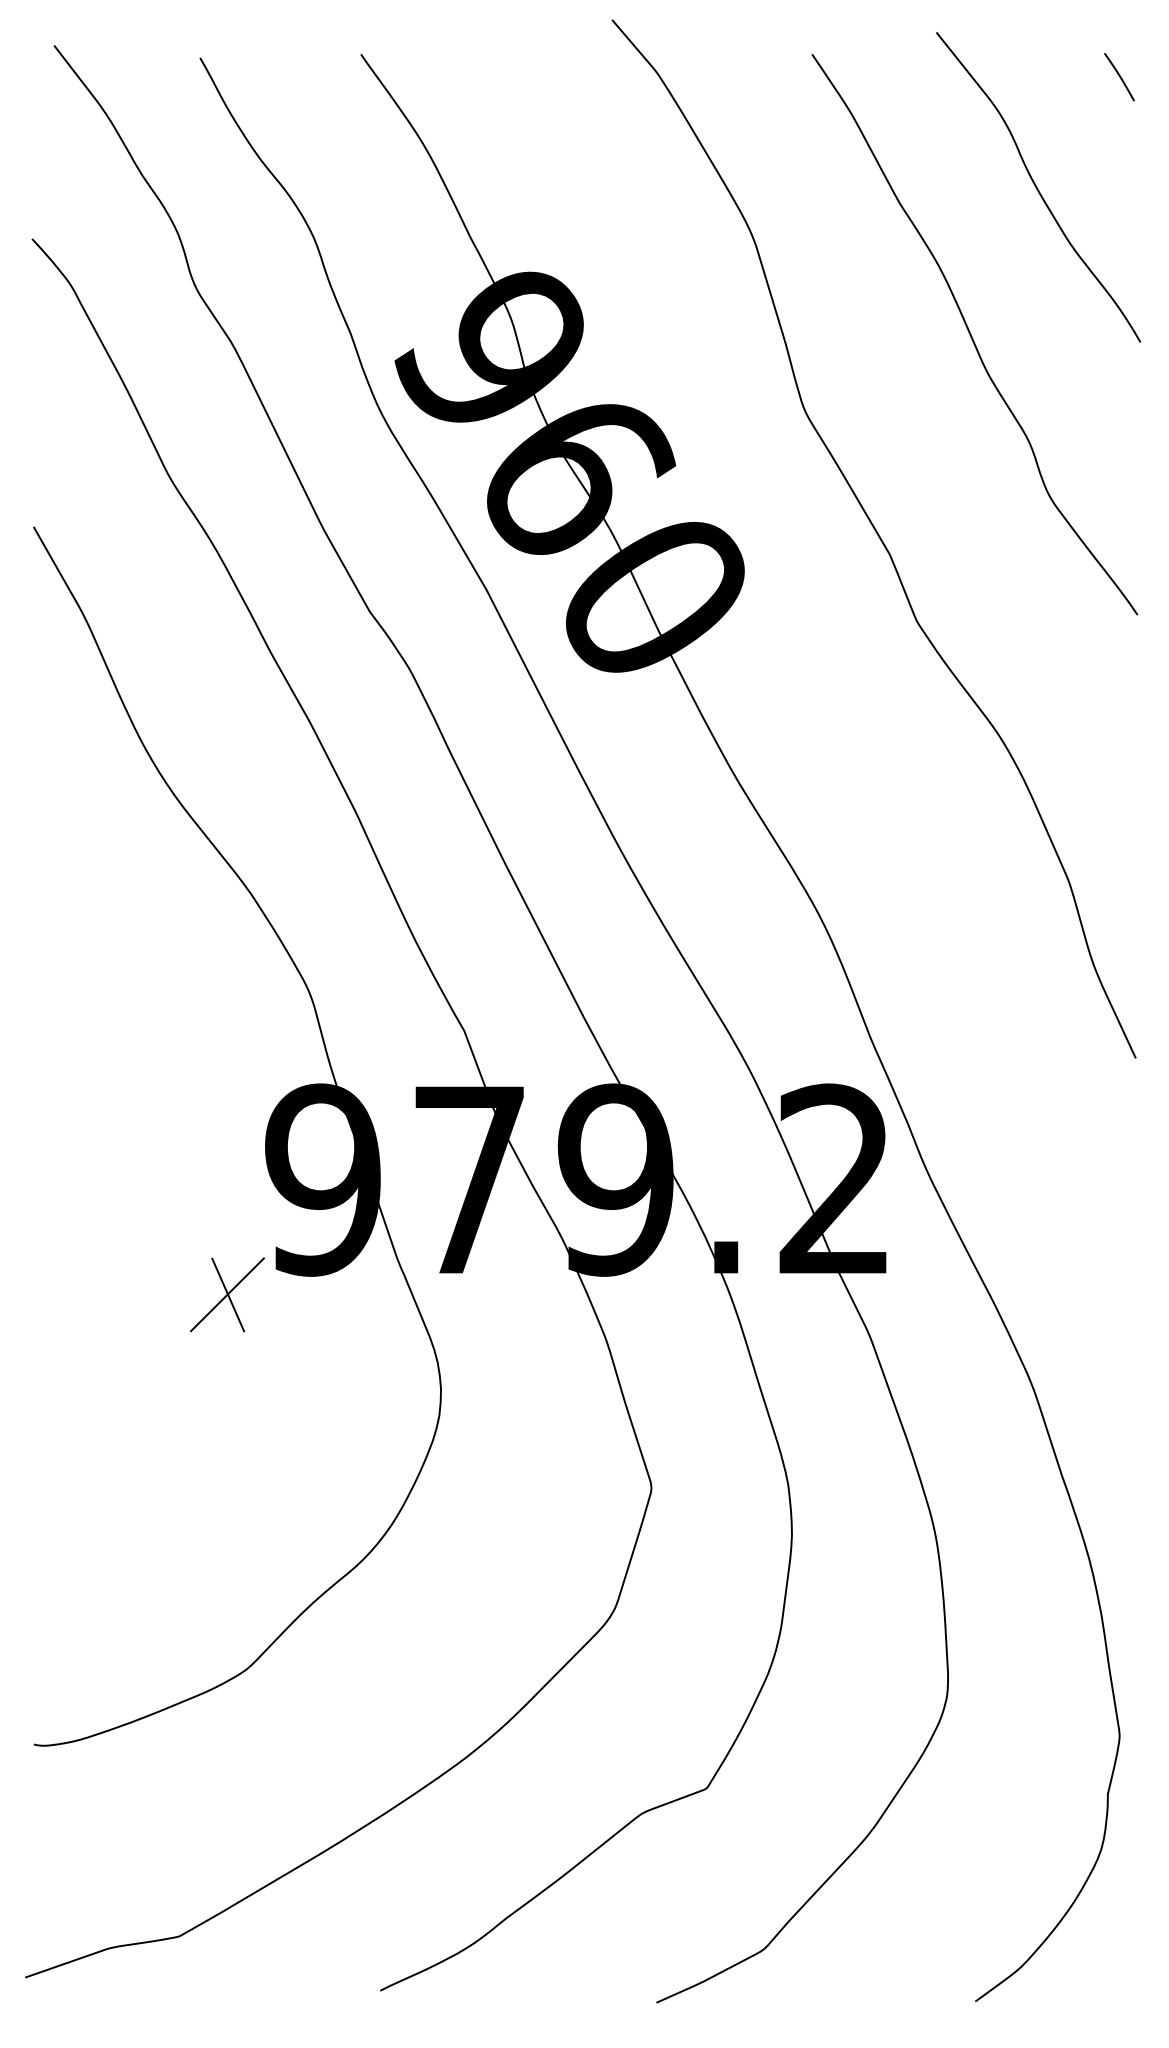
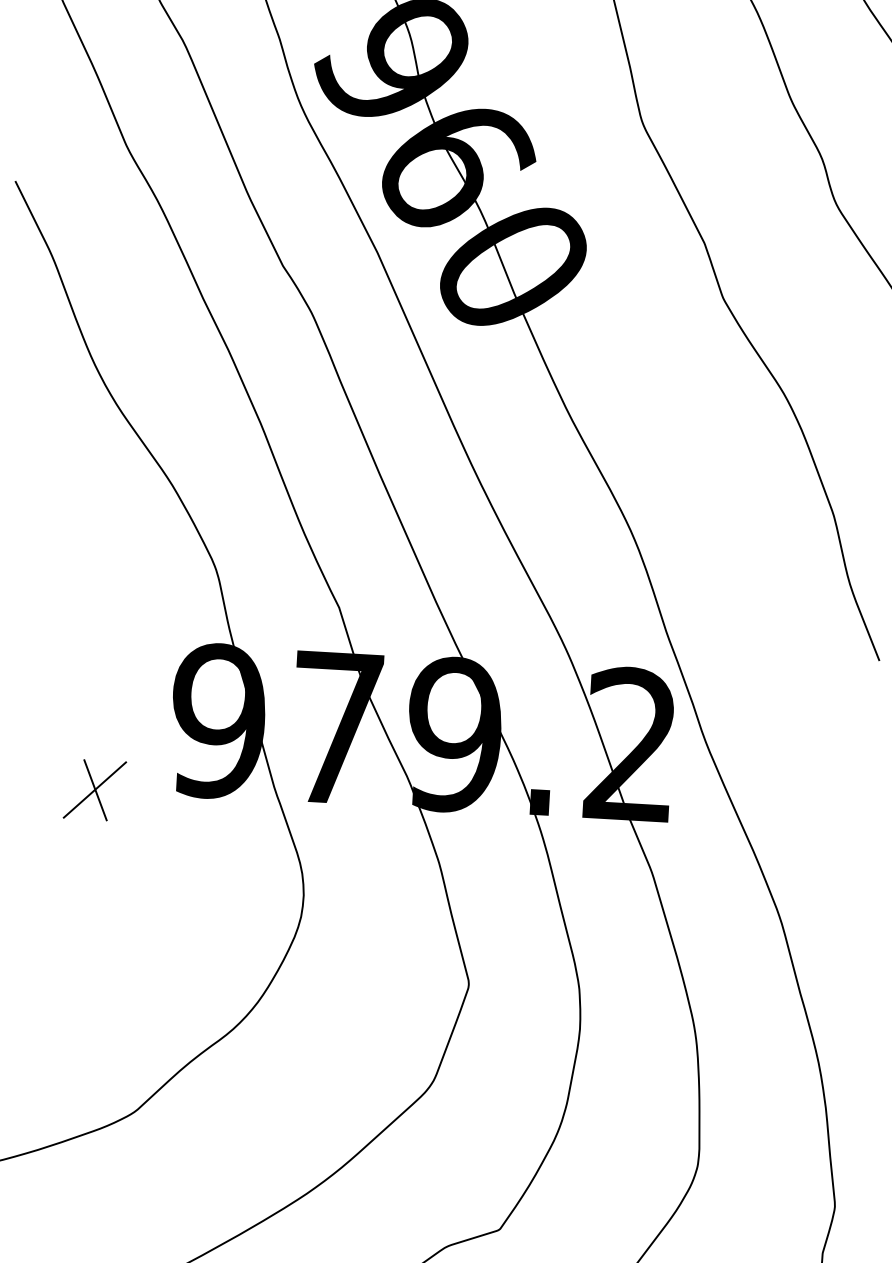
part: (227, 1294) -> (94, 789), moved

